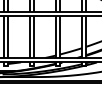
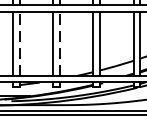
line: (8, 37) -> (20, 44), solid -> dashed
line: (34, 37) -> (60, 44), solid -> dashed

